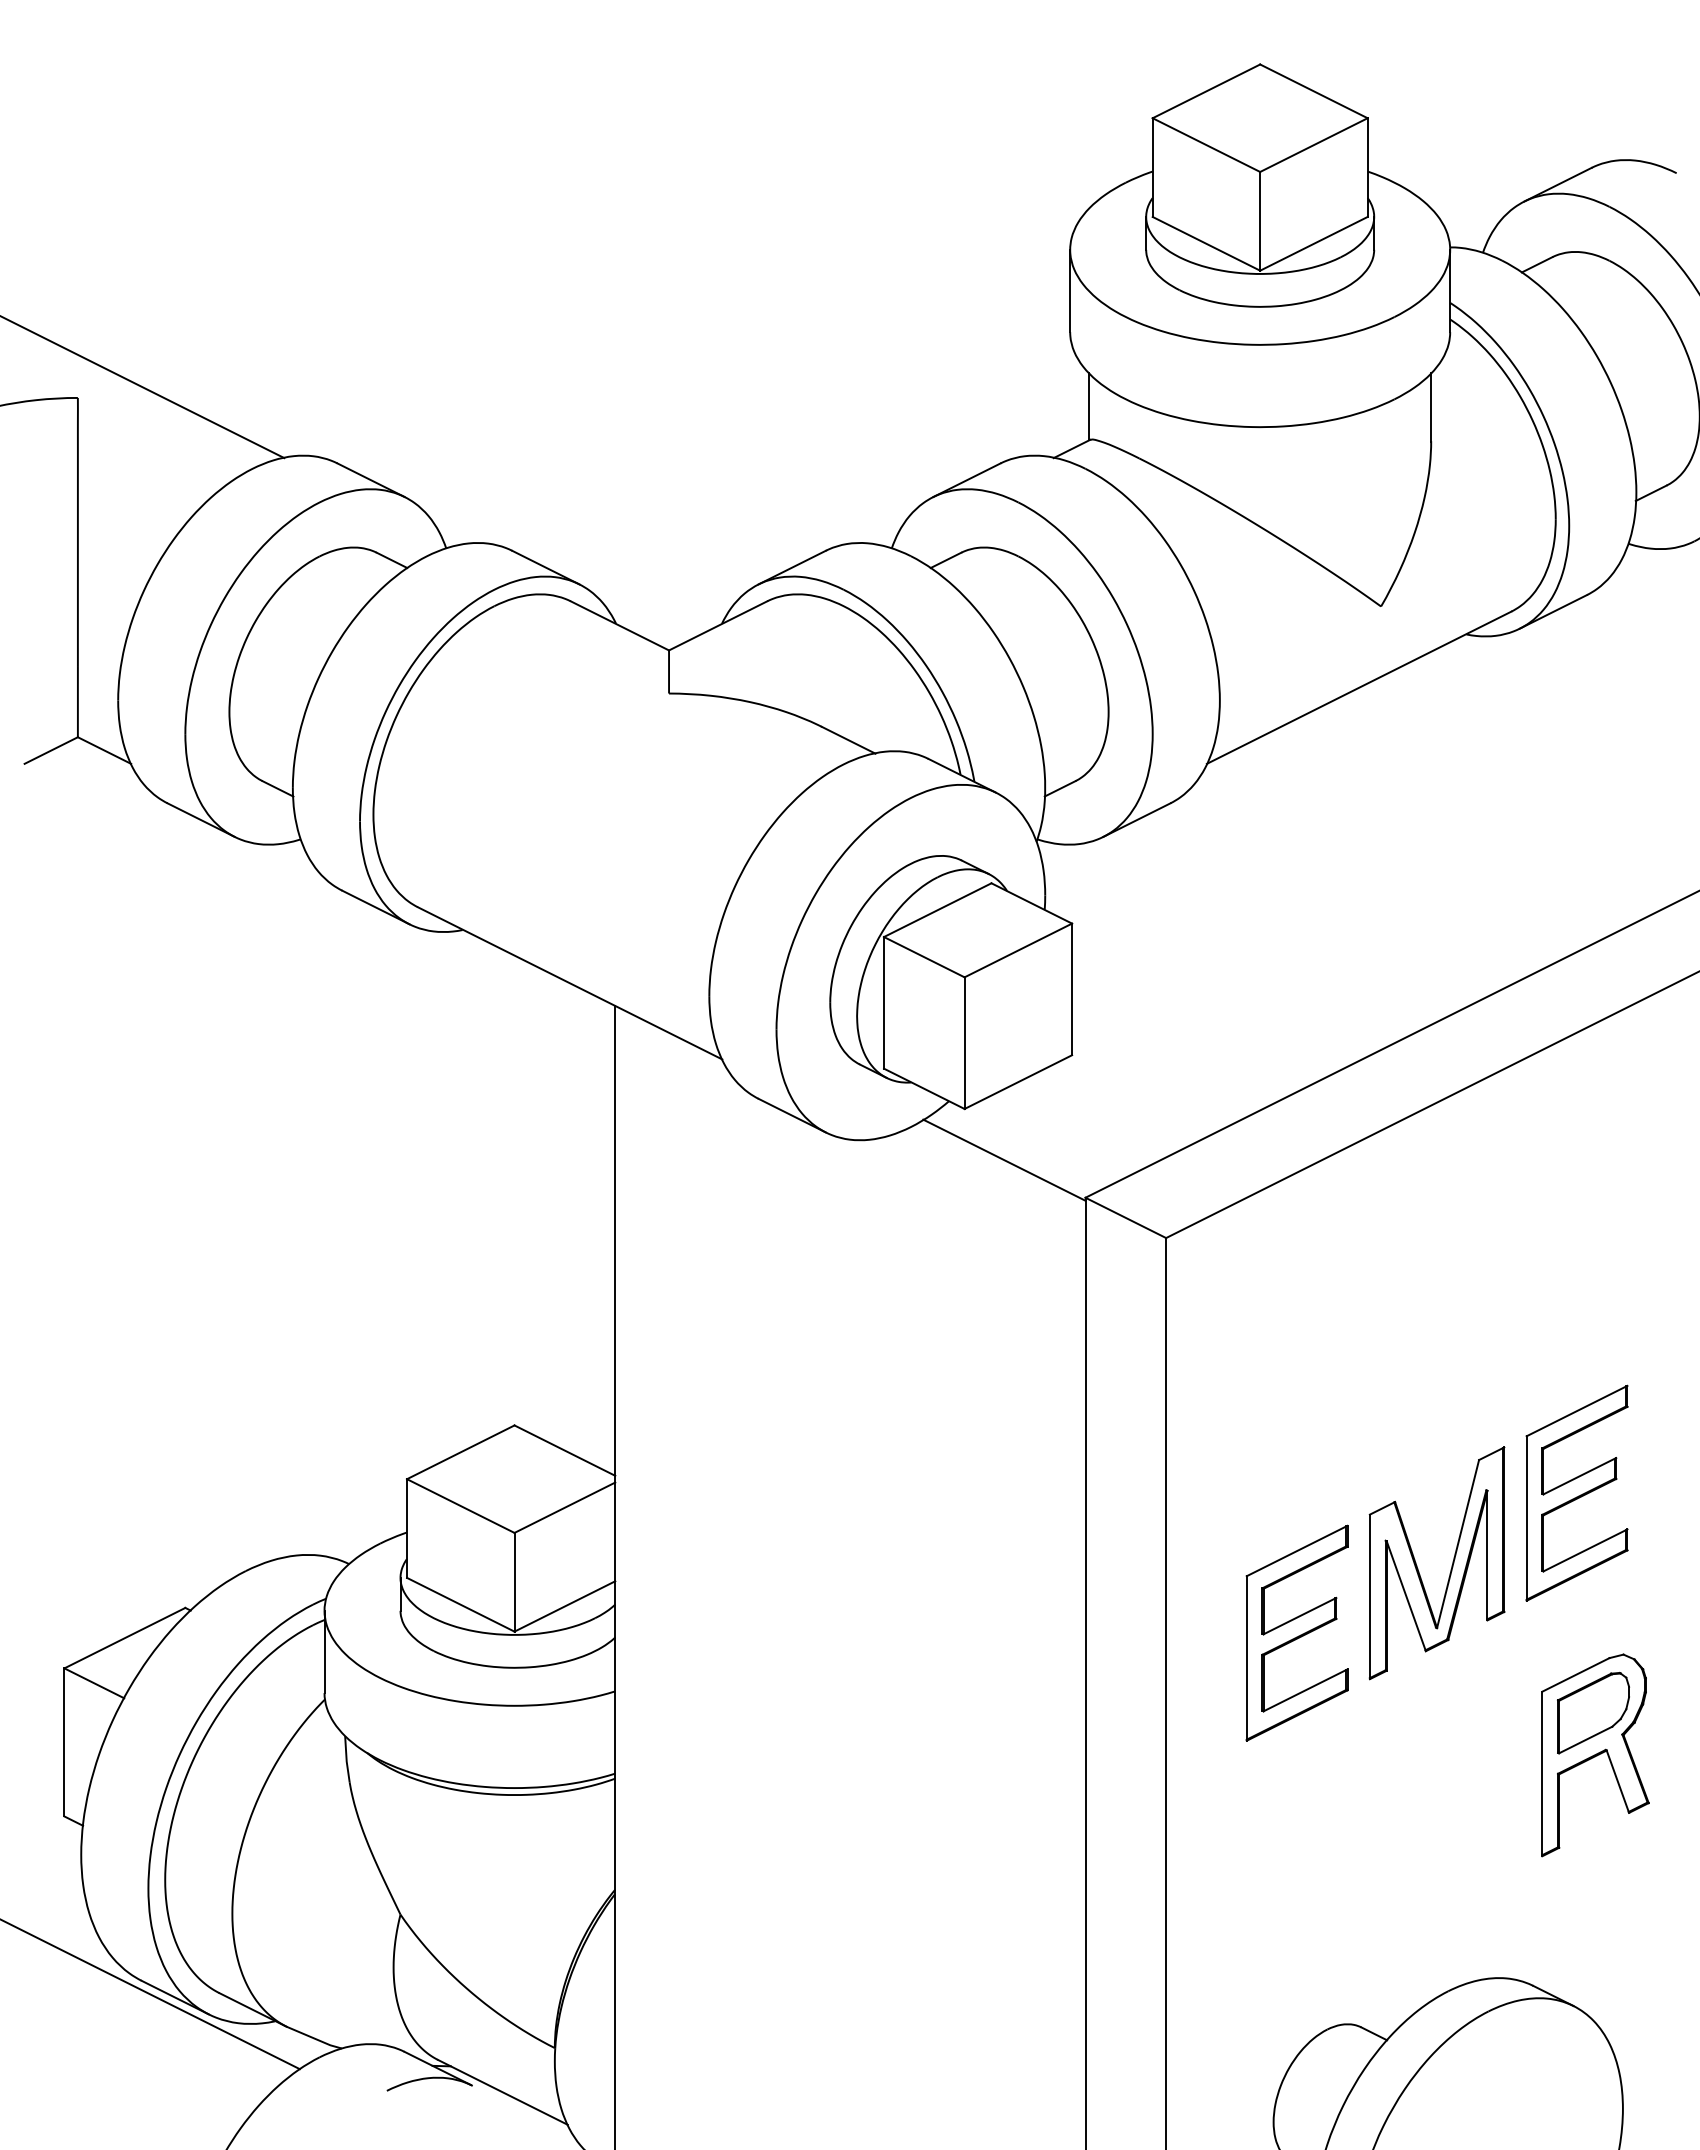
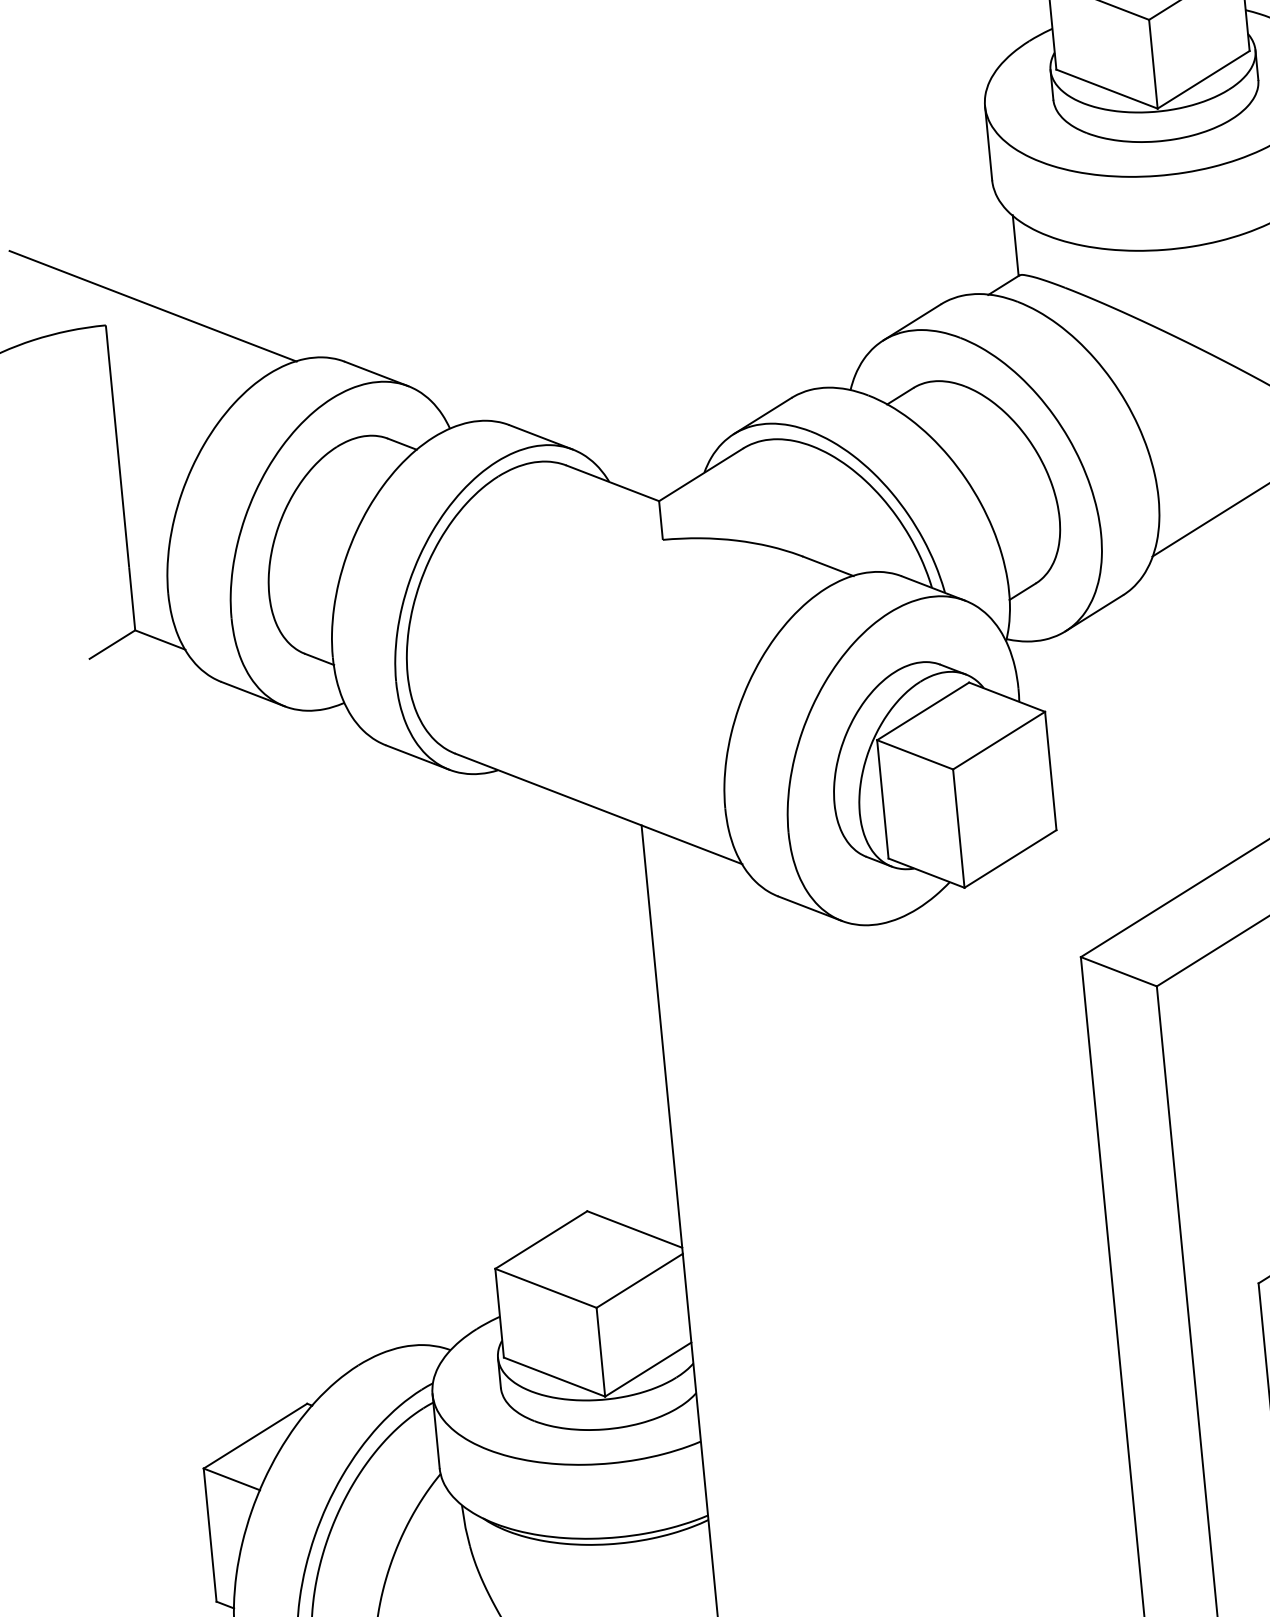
line: (1004, 1159) -> (1004, 929), removed

